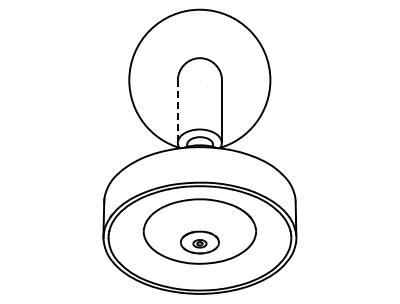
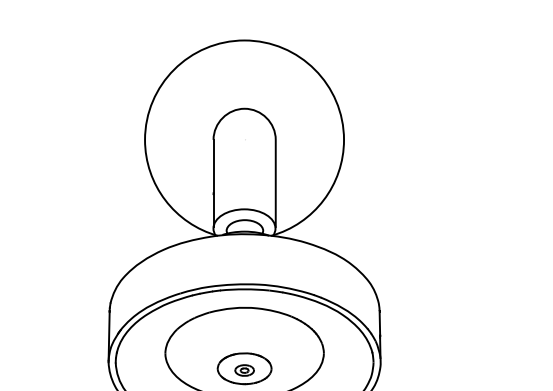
line: (177, 111) -> (213, 183), dashed -> solid

